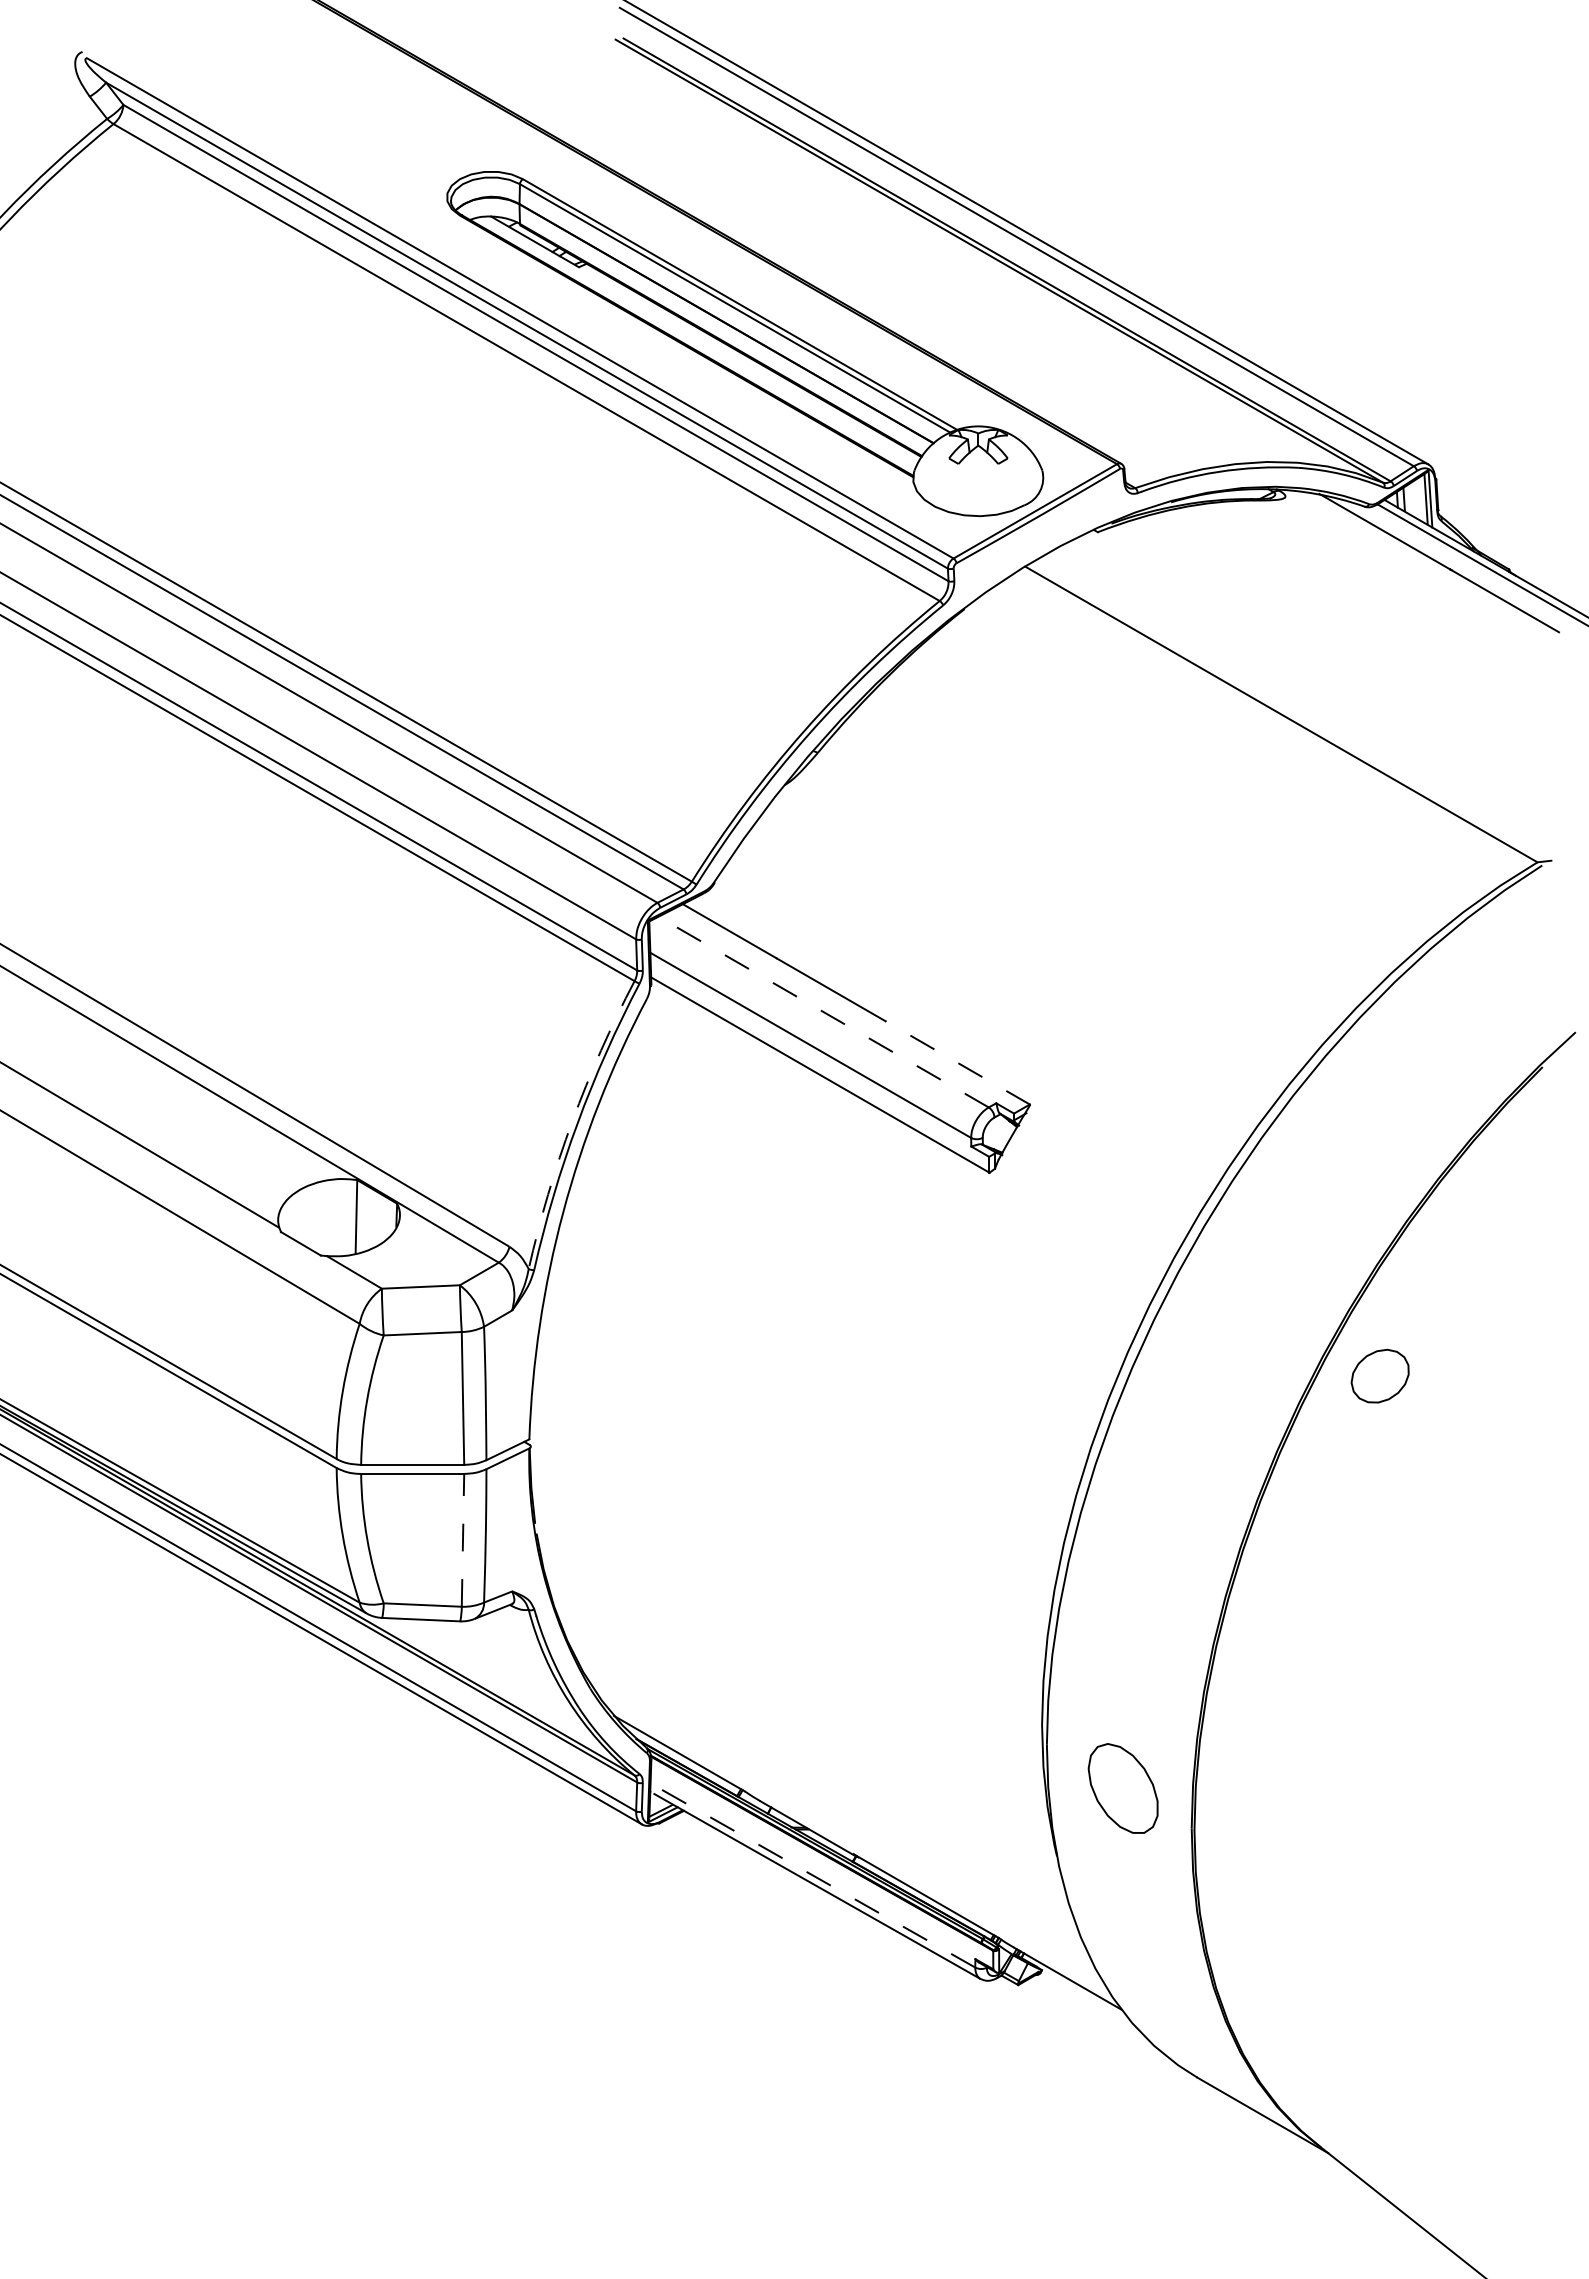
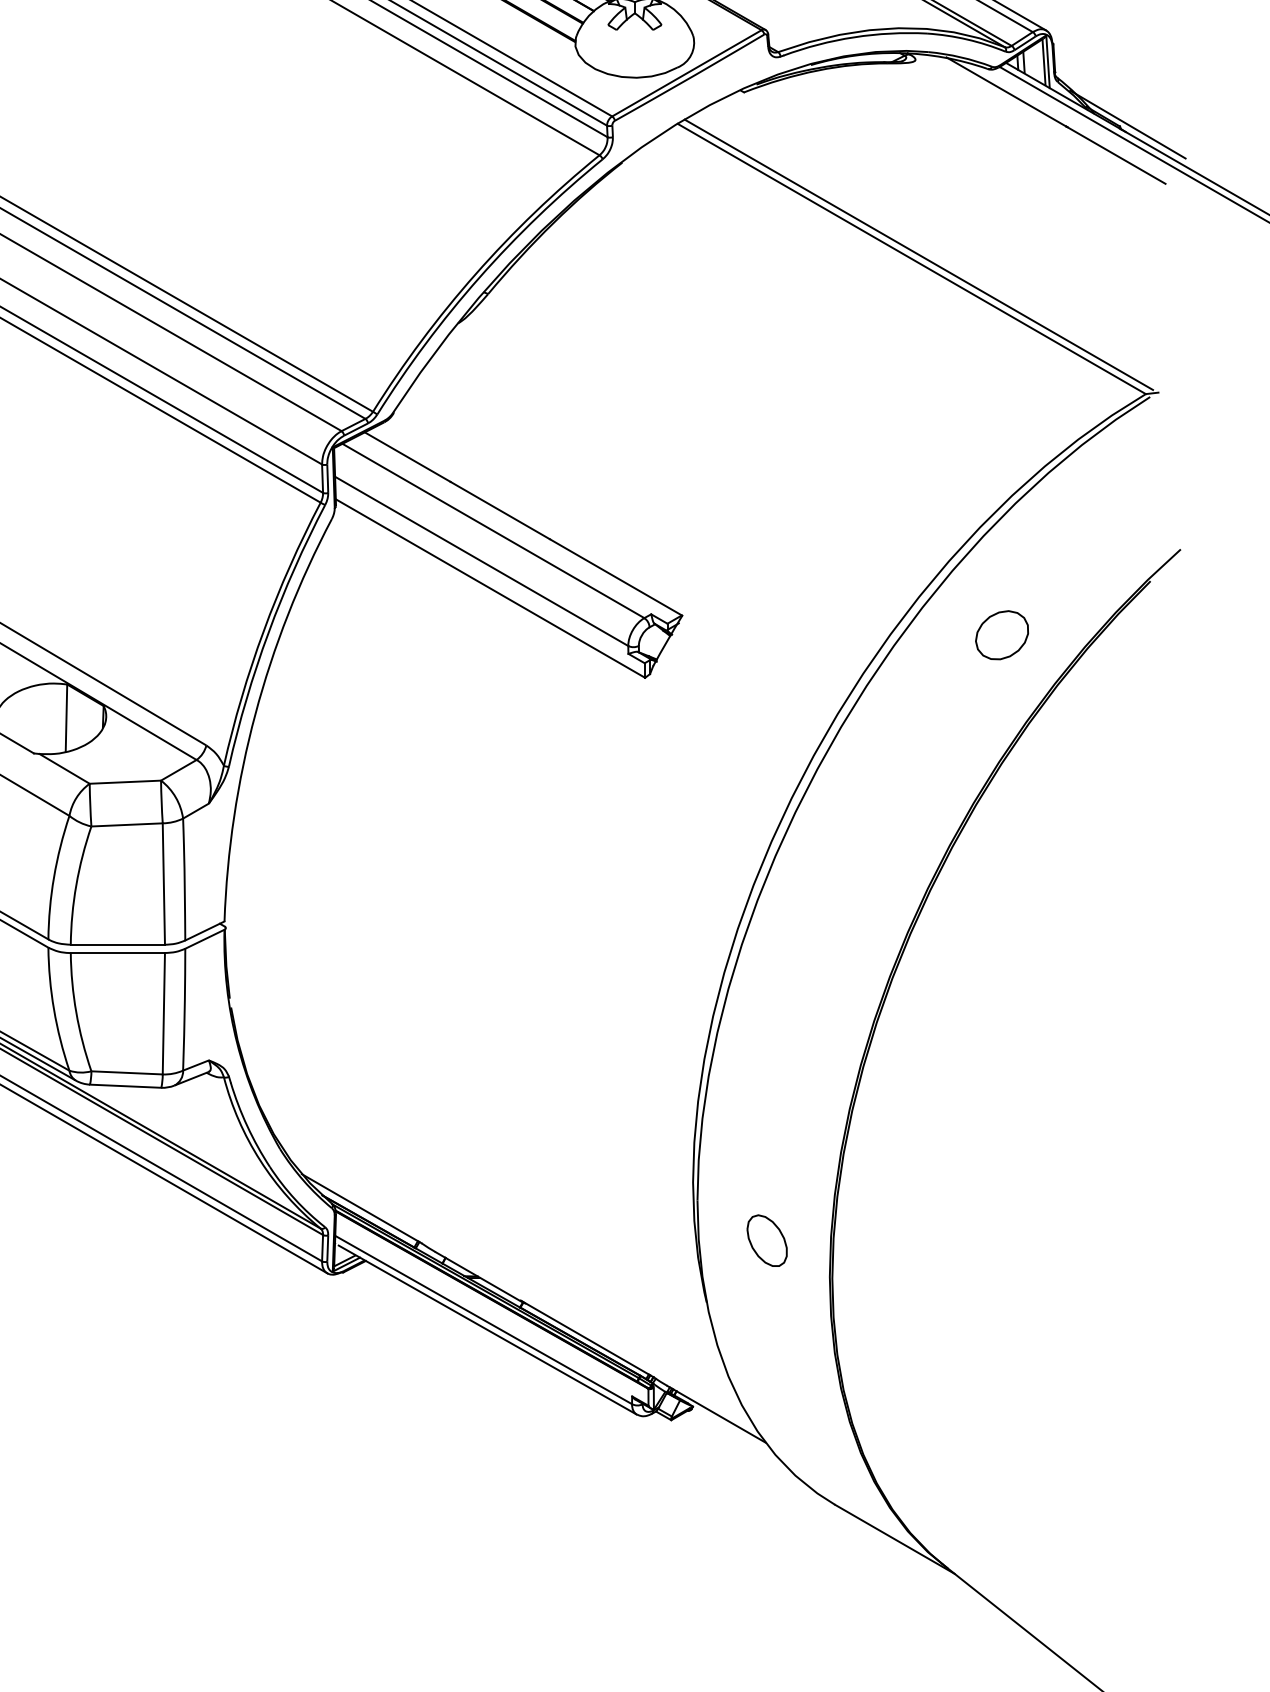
line: (1517, 567) -> (1127, 124), added
line: (1288, 709) -> (918, 254), added
line: (823, 1012) -> (493, 531), dashed -> solid
line: (957, 1062) -> (615, 577), dashed -> solid
arc: (572, 1121) -> (263, 630), dashed -> solid
part: (1379, 1375) -> (1001, 634), moved
line: (463, 1539) -> (164, 1012), dashed -> solid
part: (1122, 1788) -> (766, 1240), size x0.62
line: (812, 1875) -> (483, 1320), dashed -> solid

